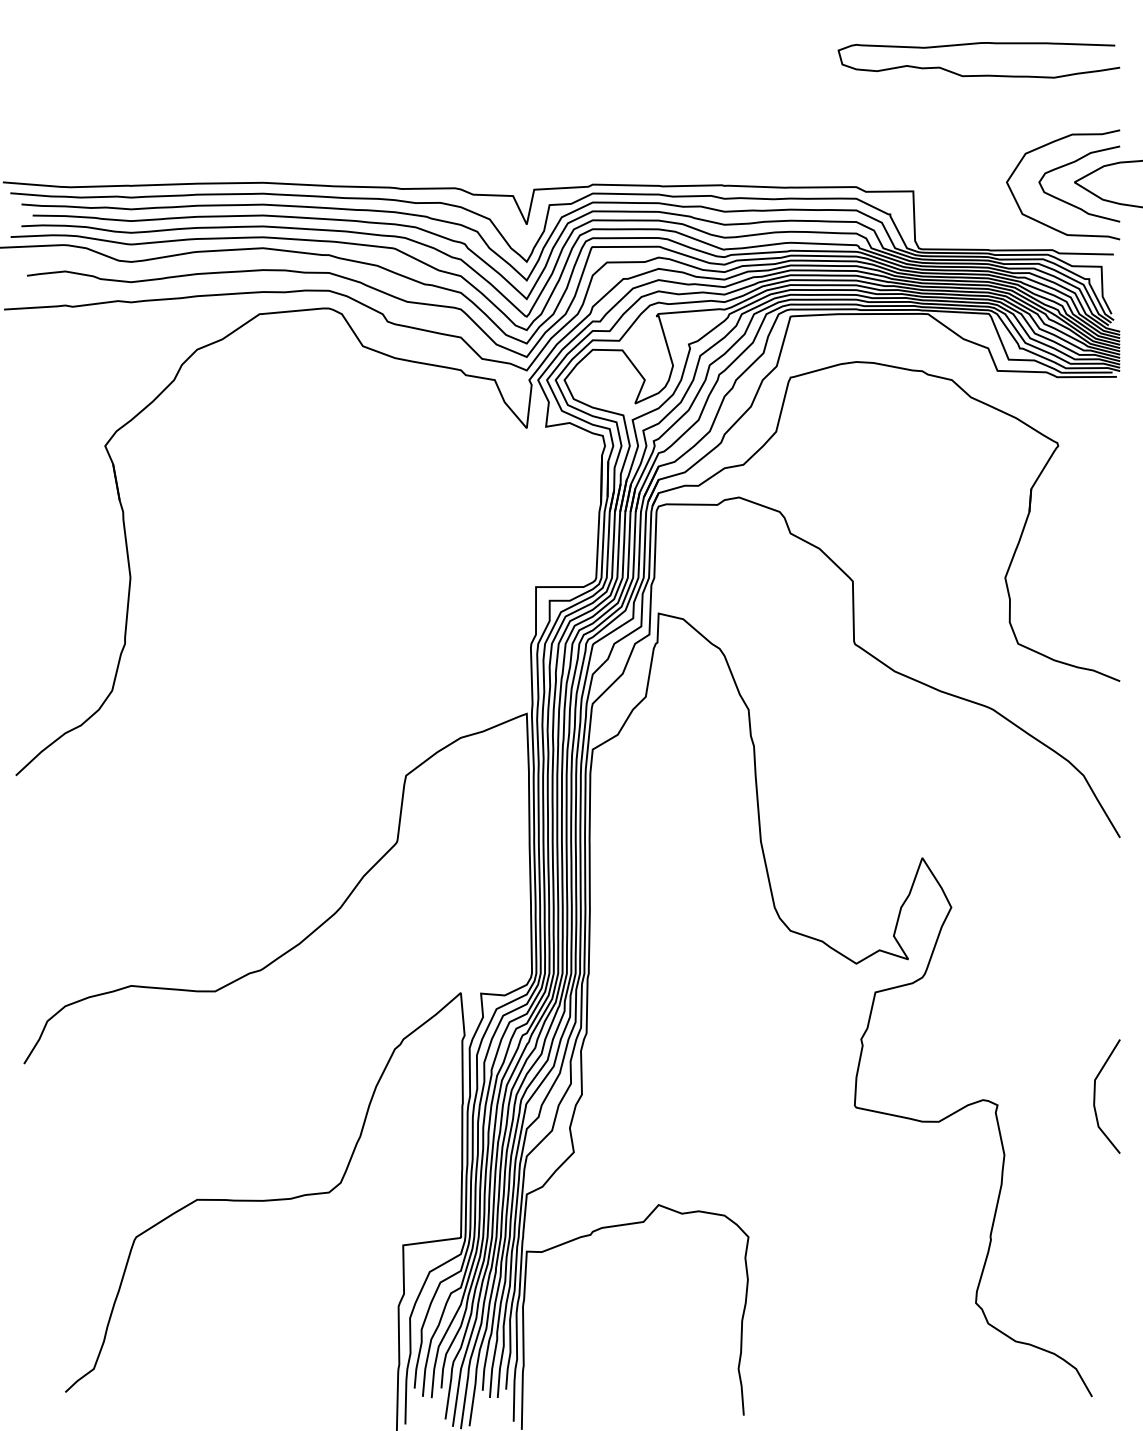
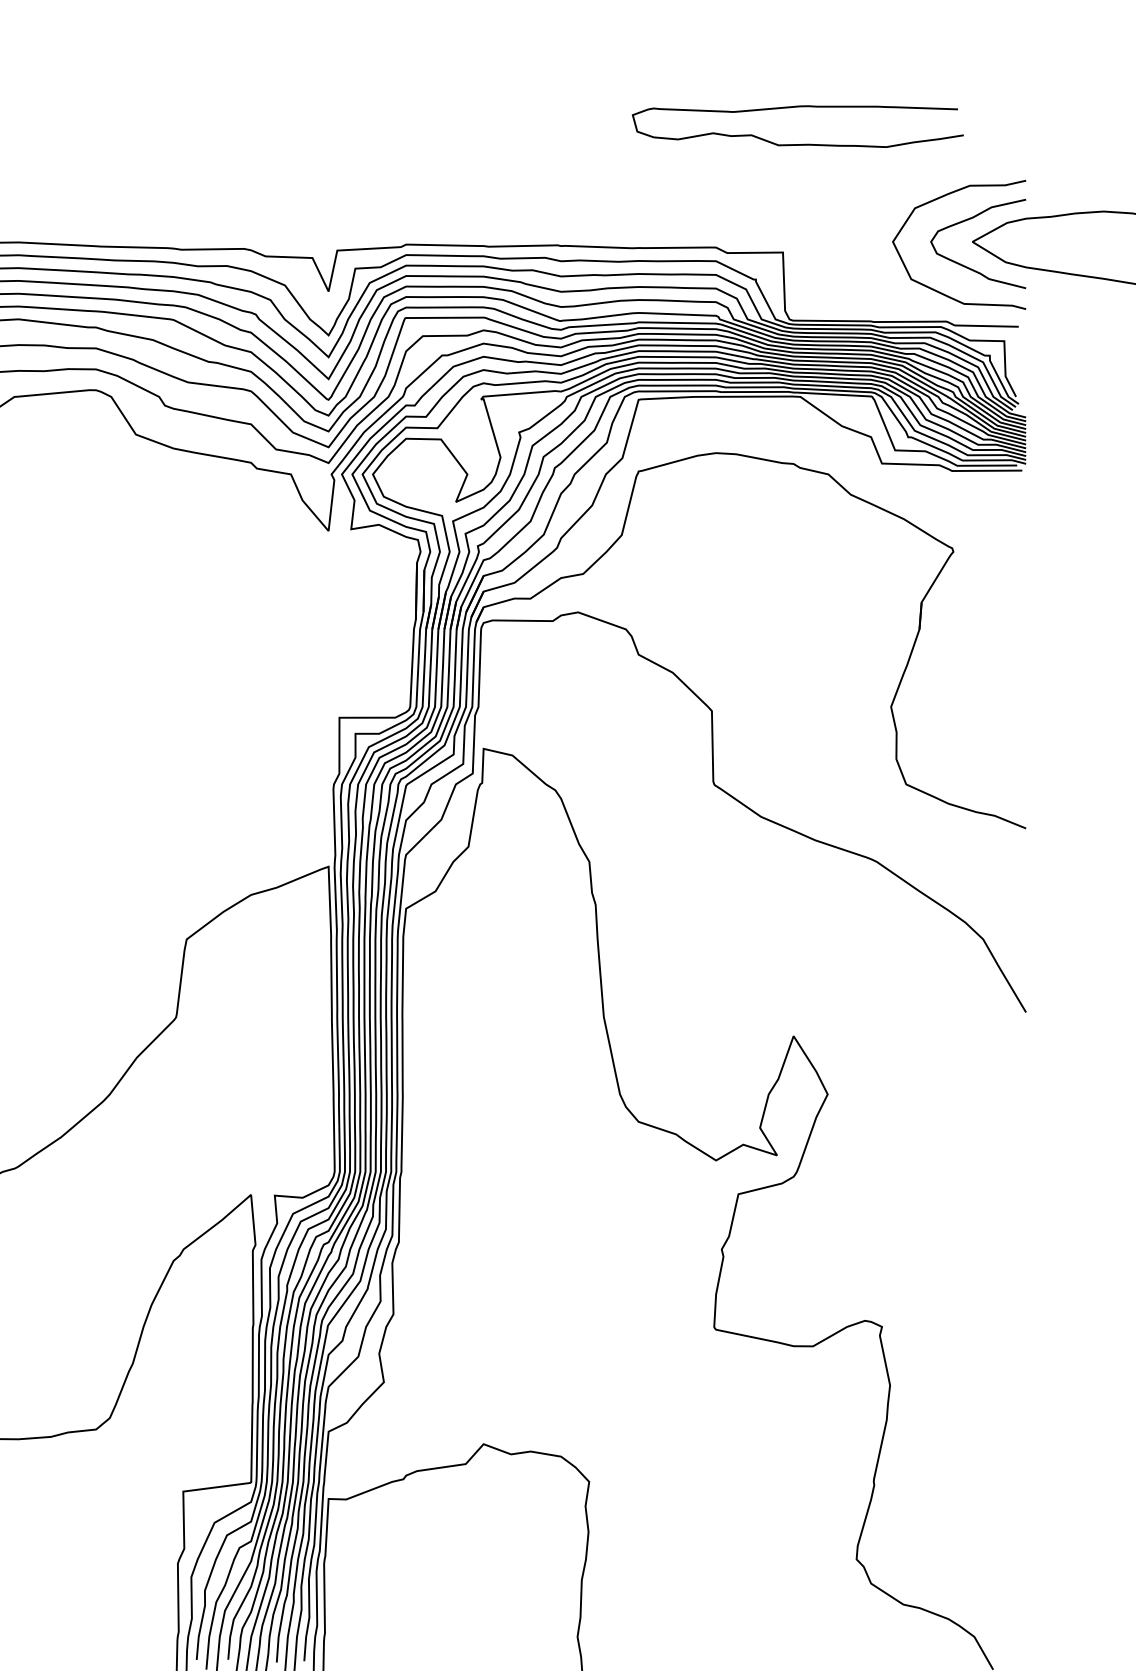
curve: (981, 74) -> (800, 143), moved
line: (1095, 1096) -> (997, 1316), removed

